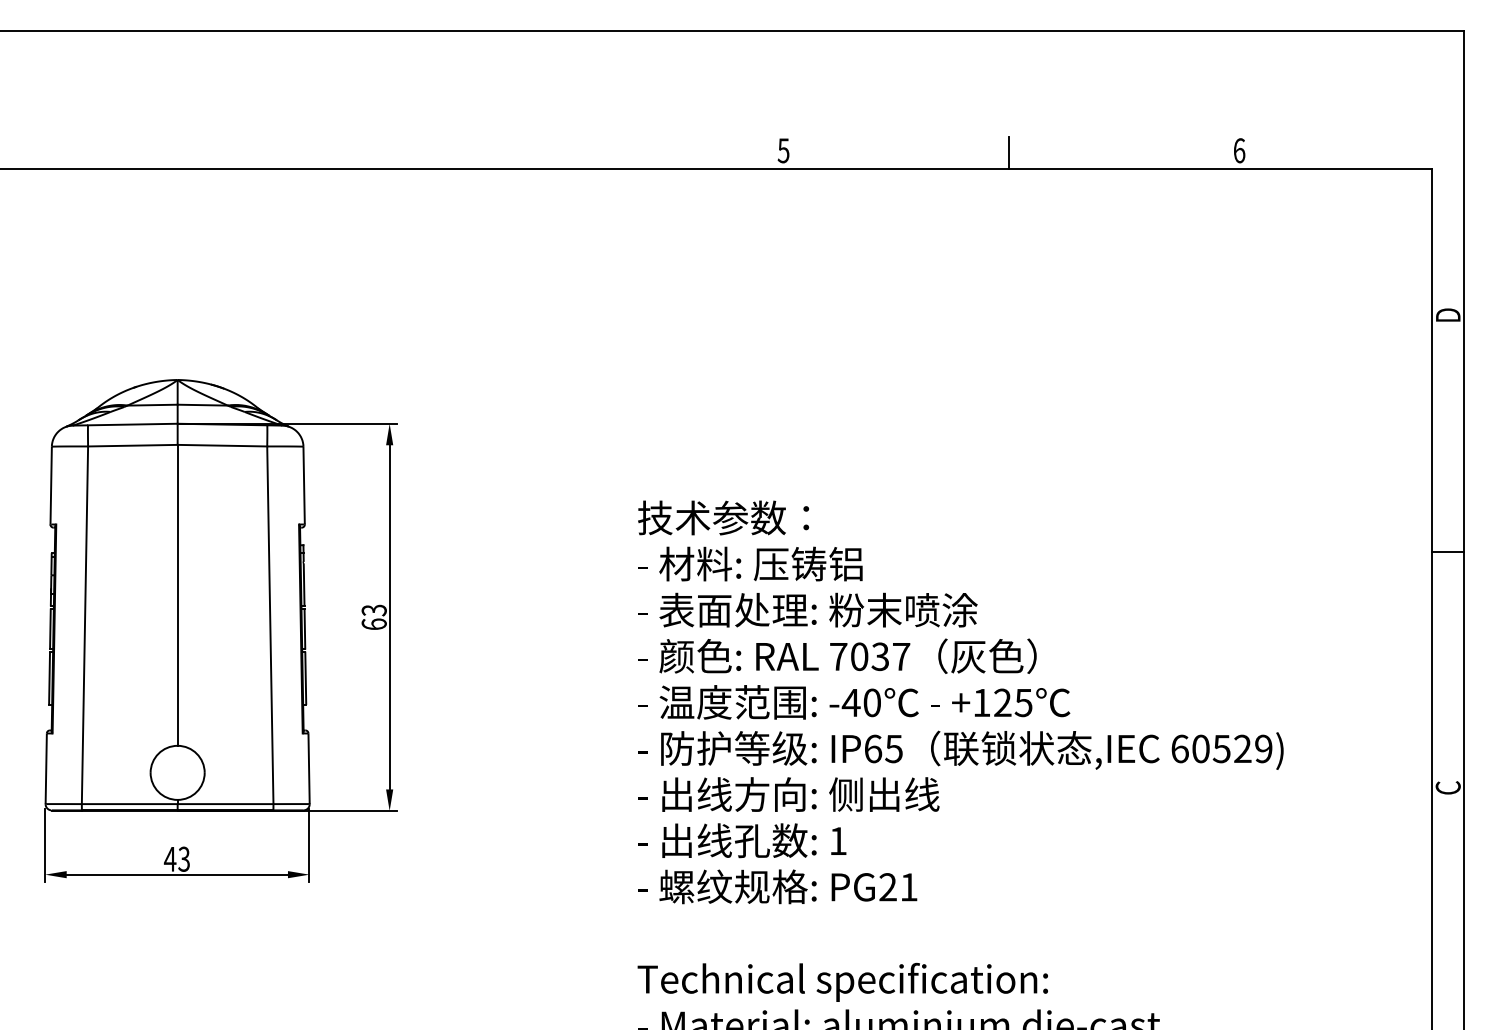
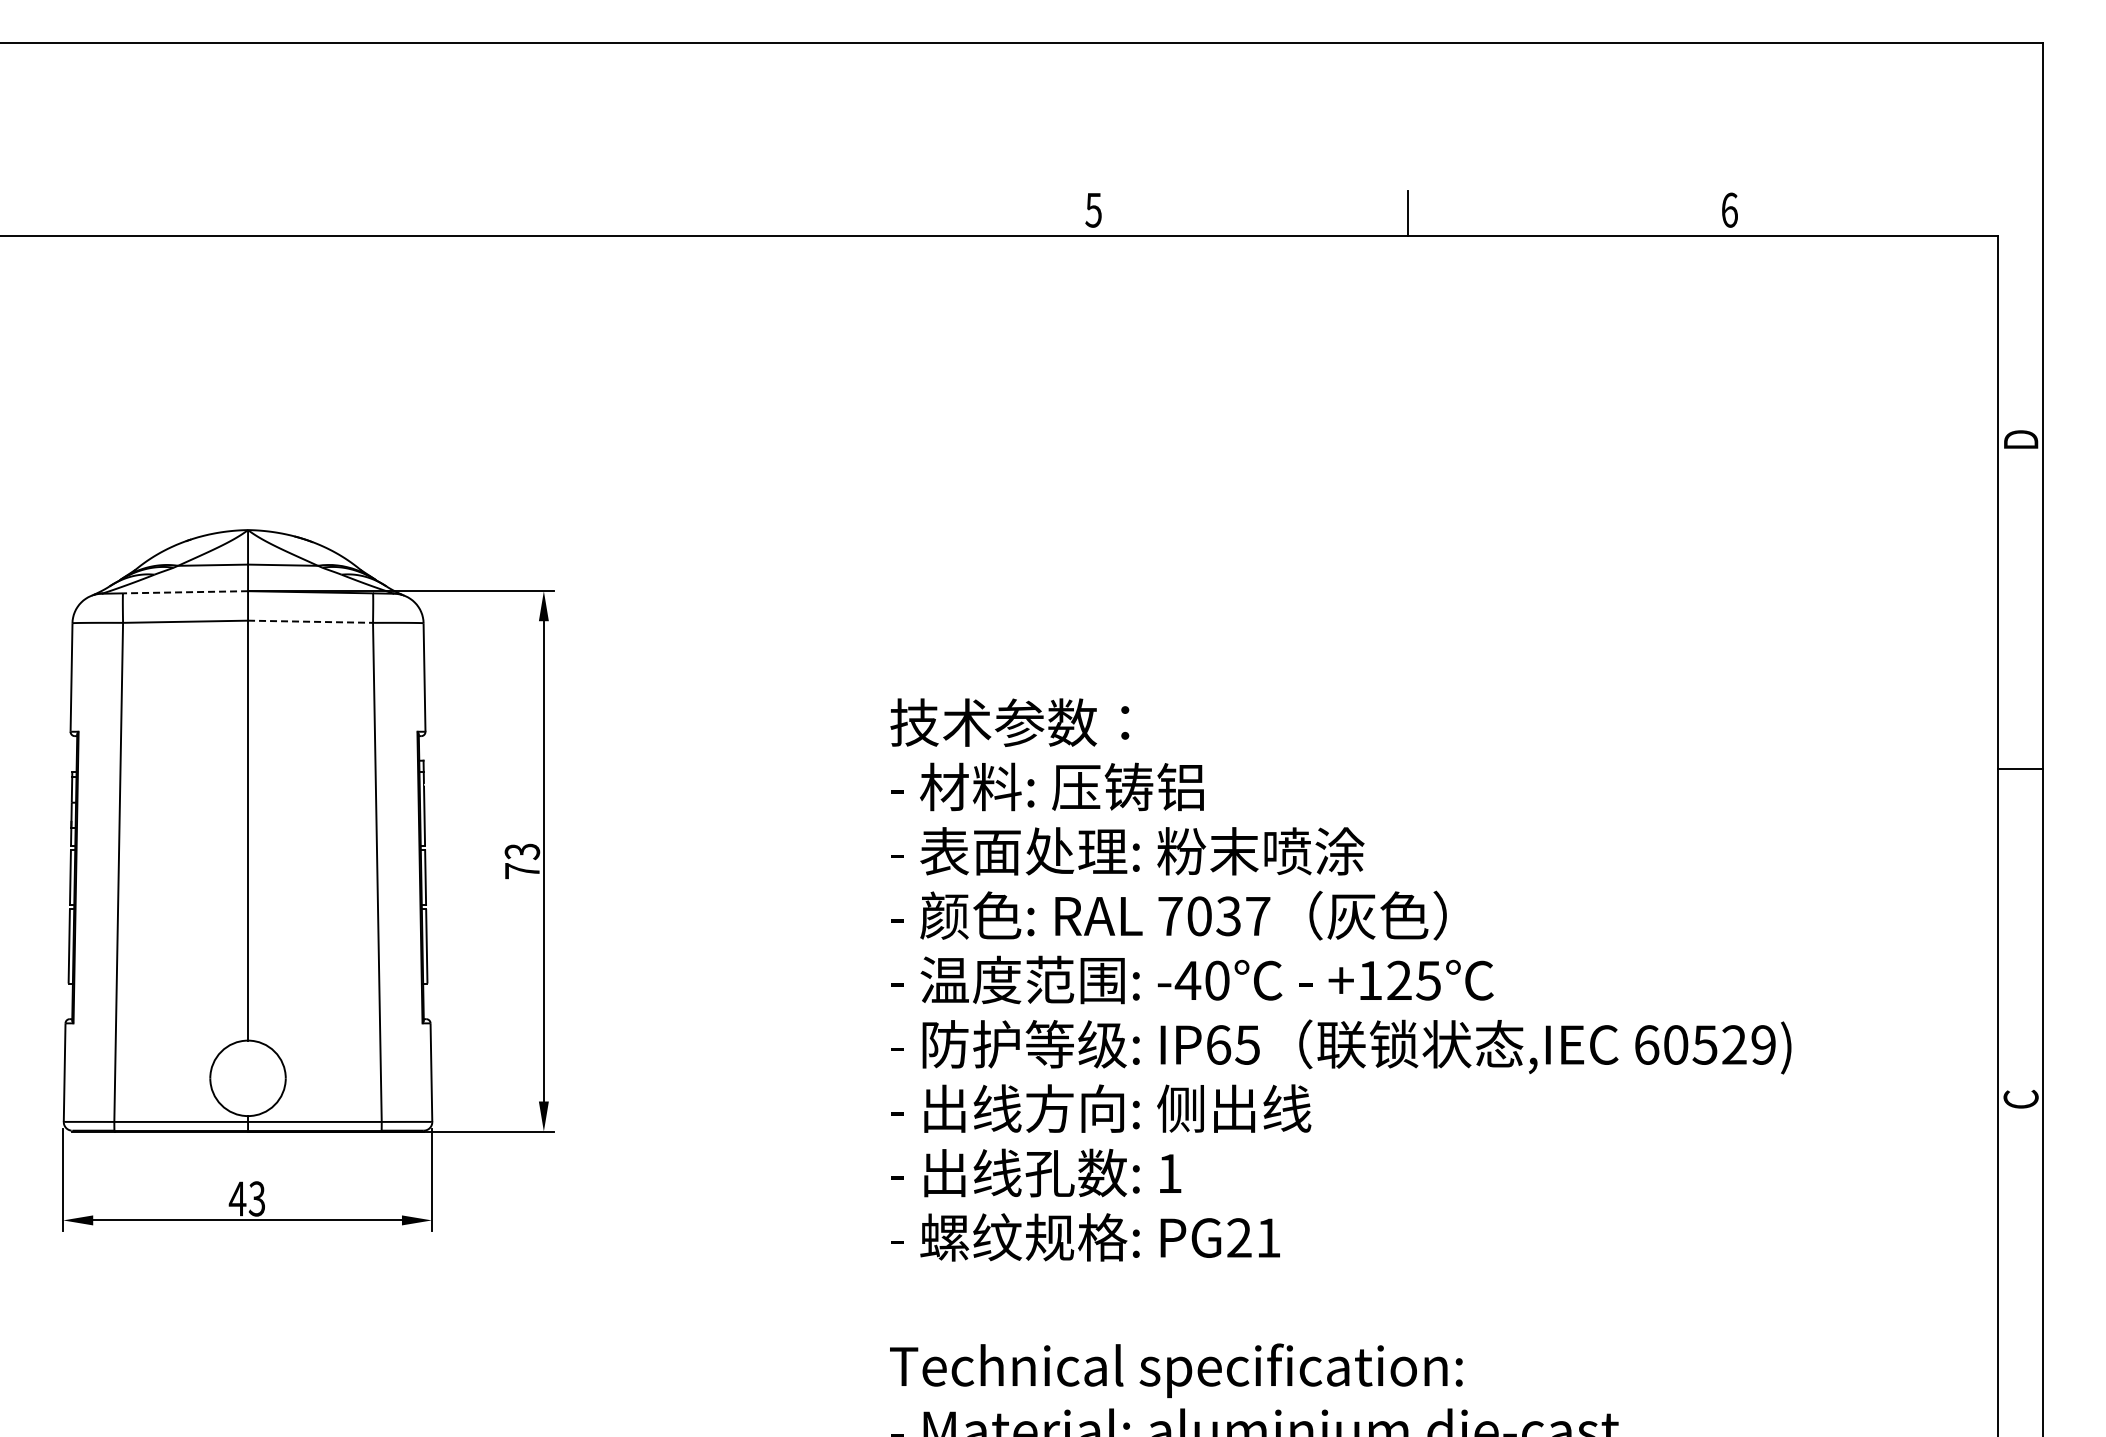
line: (132, 424) -> (185, 592), solid -> dashed
line: (222, 445) -> (310, 621), solid -> dashed
text: (374, 623) -> (522, 870), 63 -> 73

